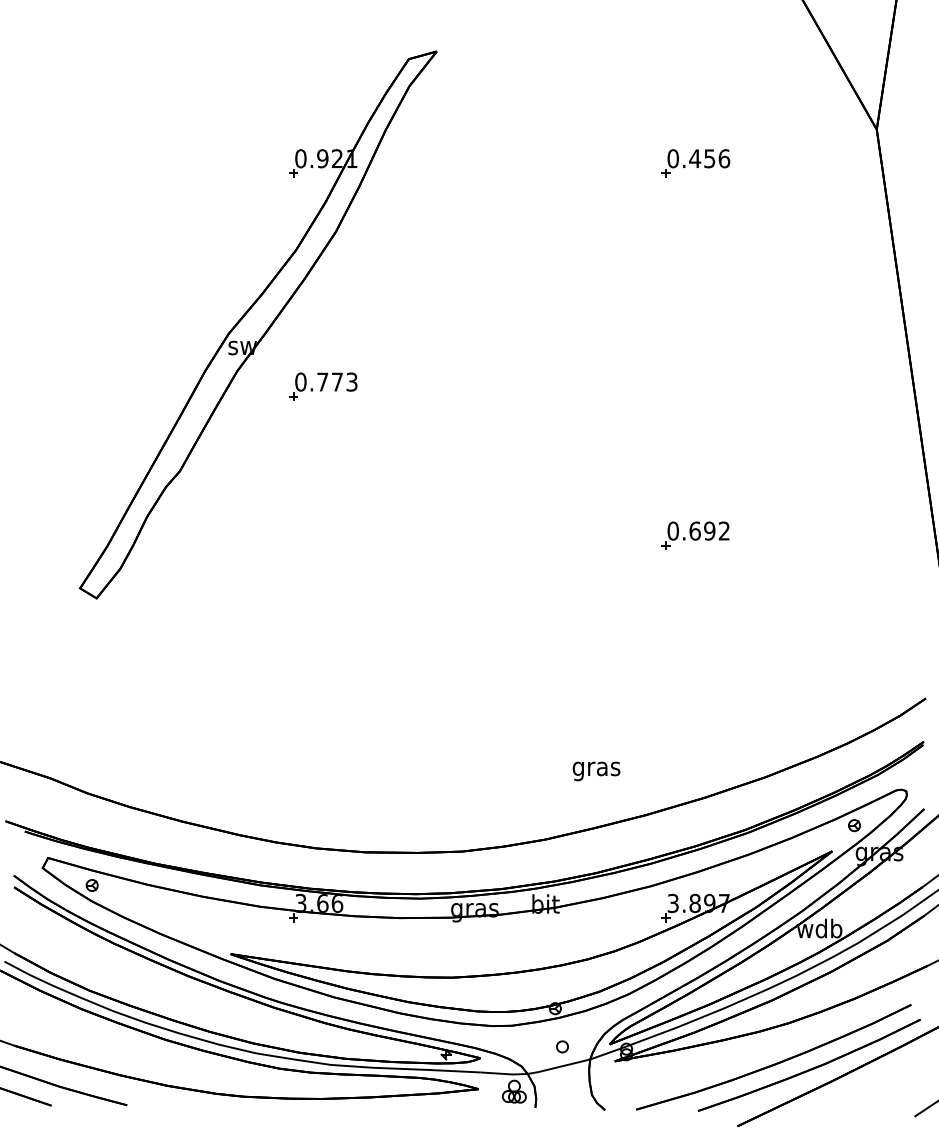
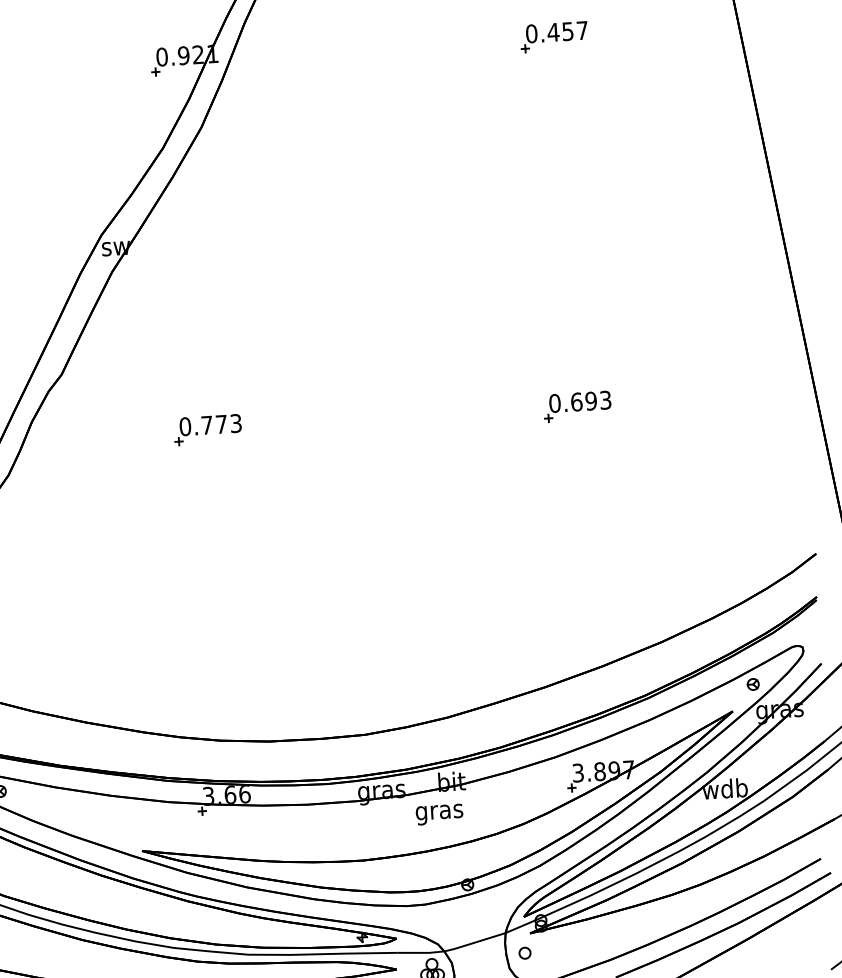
text: (724, 158) -> (582, 30), 0.456 -> 0.457
part: (323, 386) -> (208, 429), moved
text: (724, 530) -> (605, 399), 0.692 -> 0.693
text: (596, 771) -> (439, 814), moved
part: (562, 1046) -> (525, 952), moved

